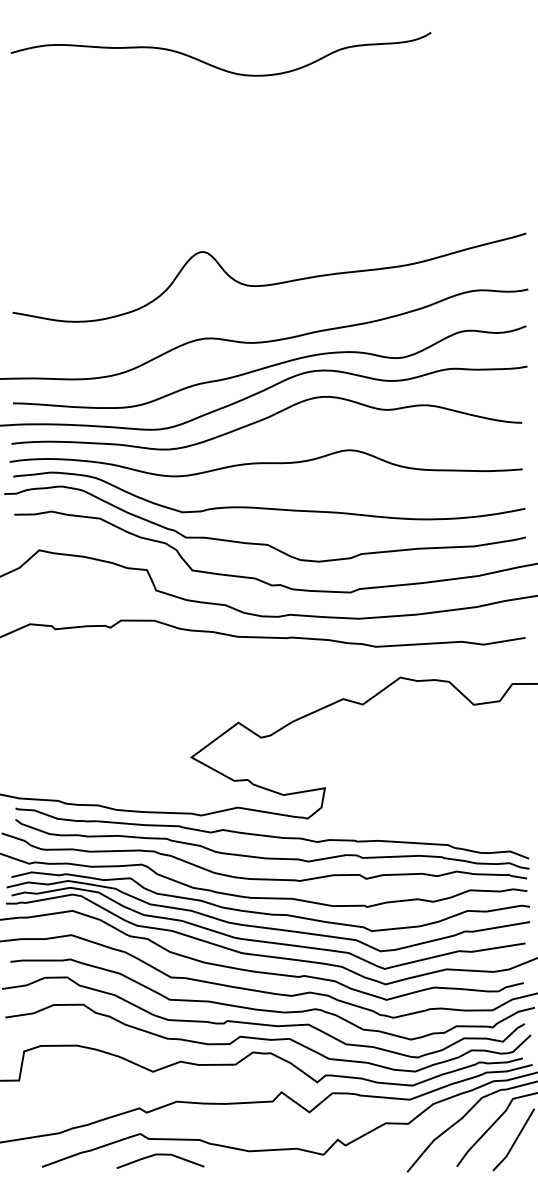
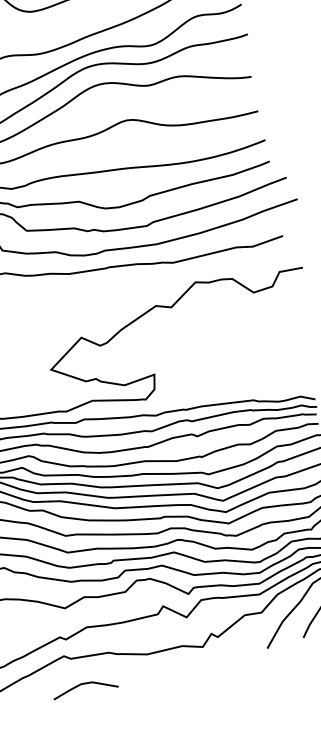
curve: (160, 1155) -> (84, 684), moved

